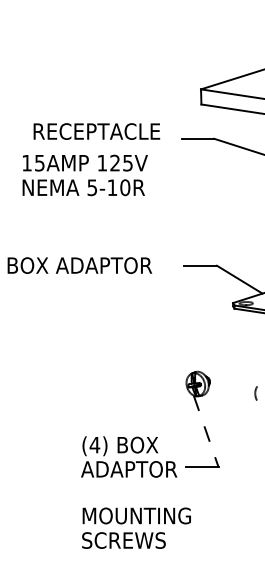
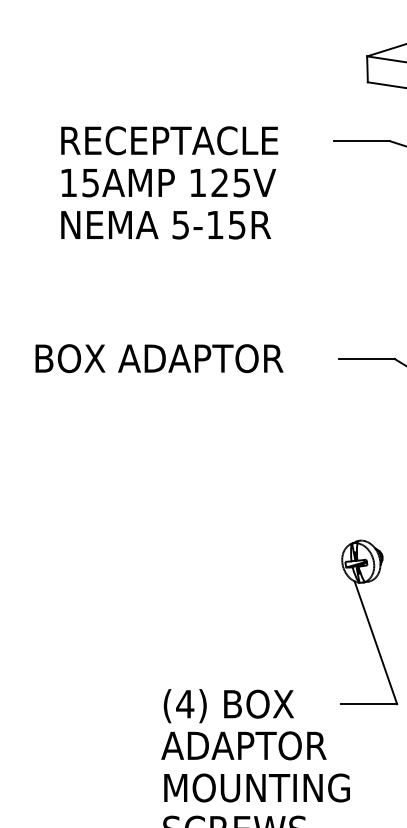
text: (96, 131) -> (169, 140), moved
text: (125, 187) -> (237, 224), 5-10R -> 5-15R
line: (206, 431) -> (376, 643), dashed -> solid
text: (129, 456) -> (244, 723), moved

